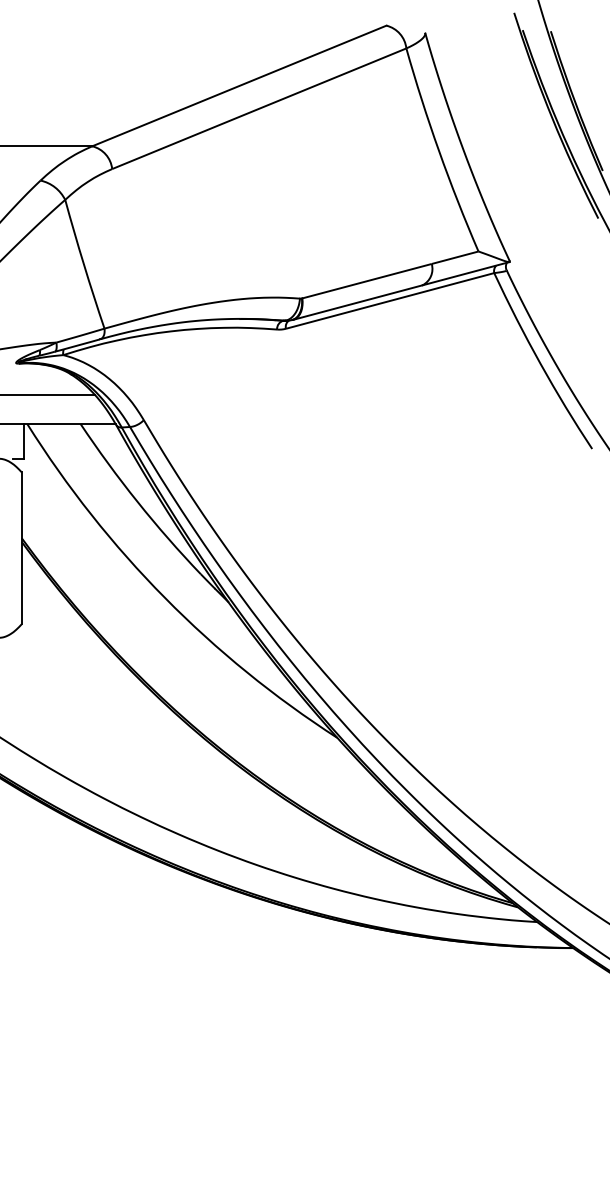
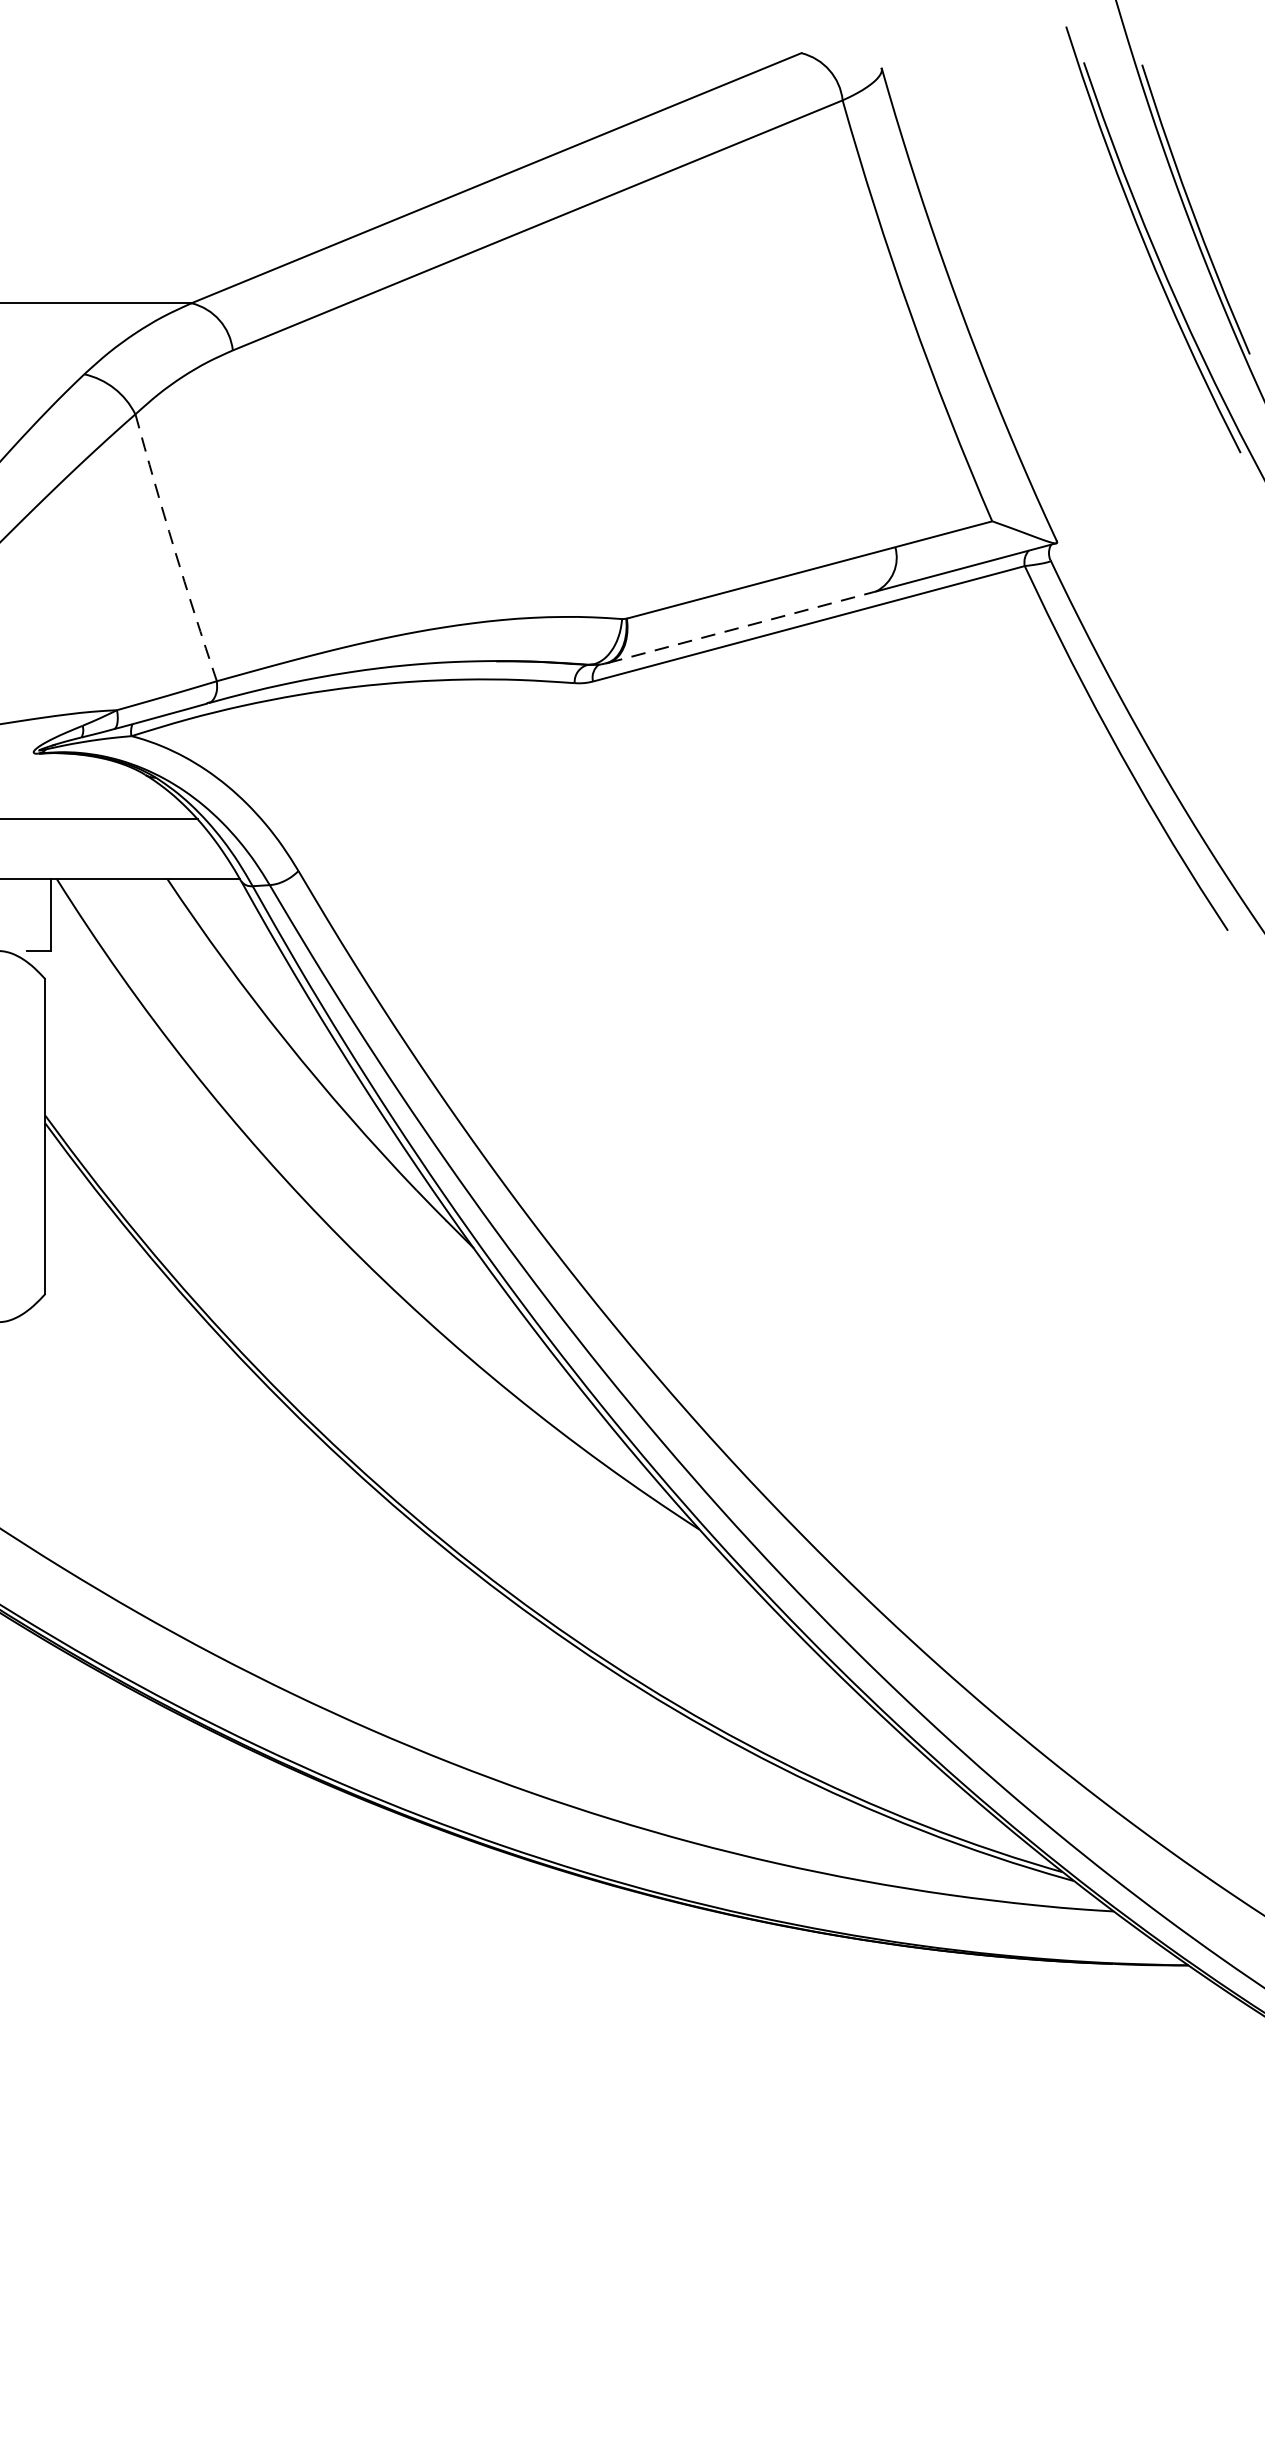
arc: (83, 264) -> (173, 548), solid -> dashed
line: (357, 302) -> (741, 627), solid -> dashed

